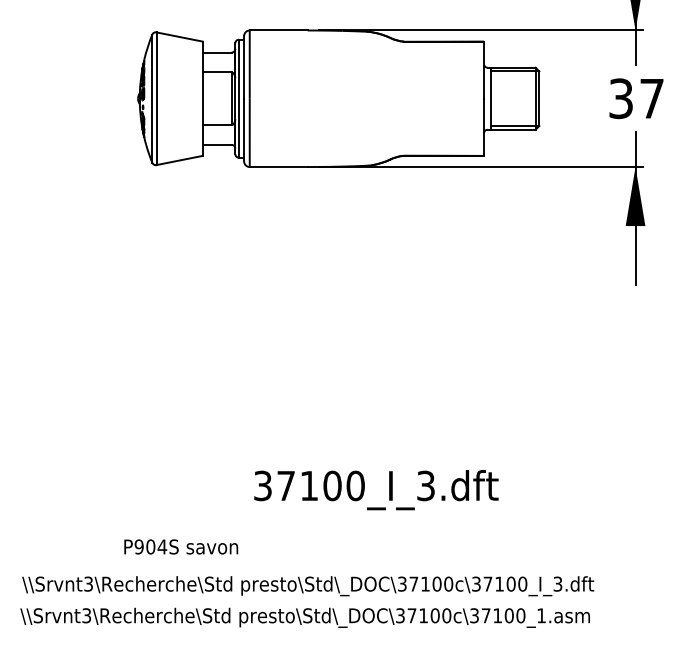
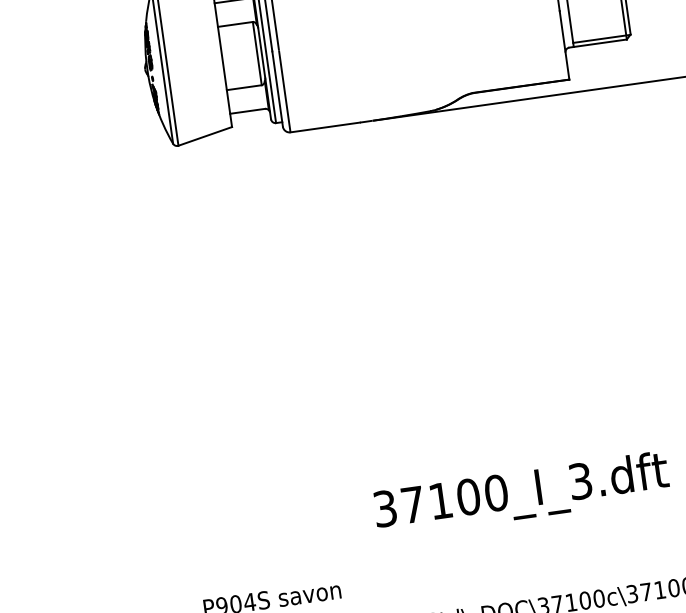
text: (376, 490) -> (522, 495), moved

